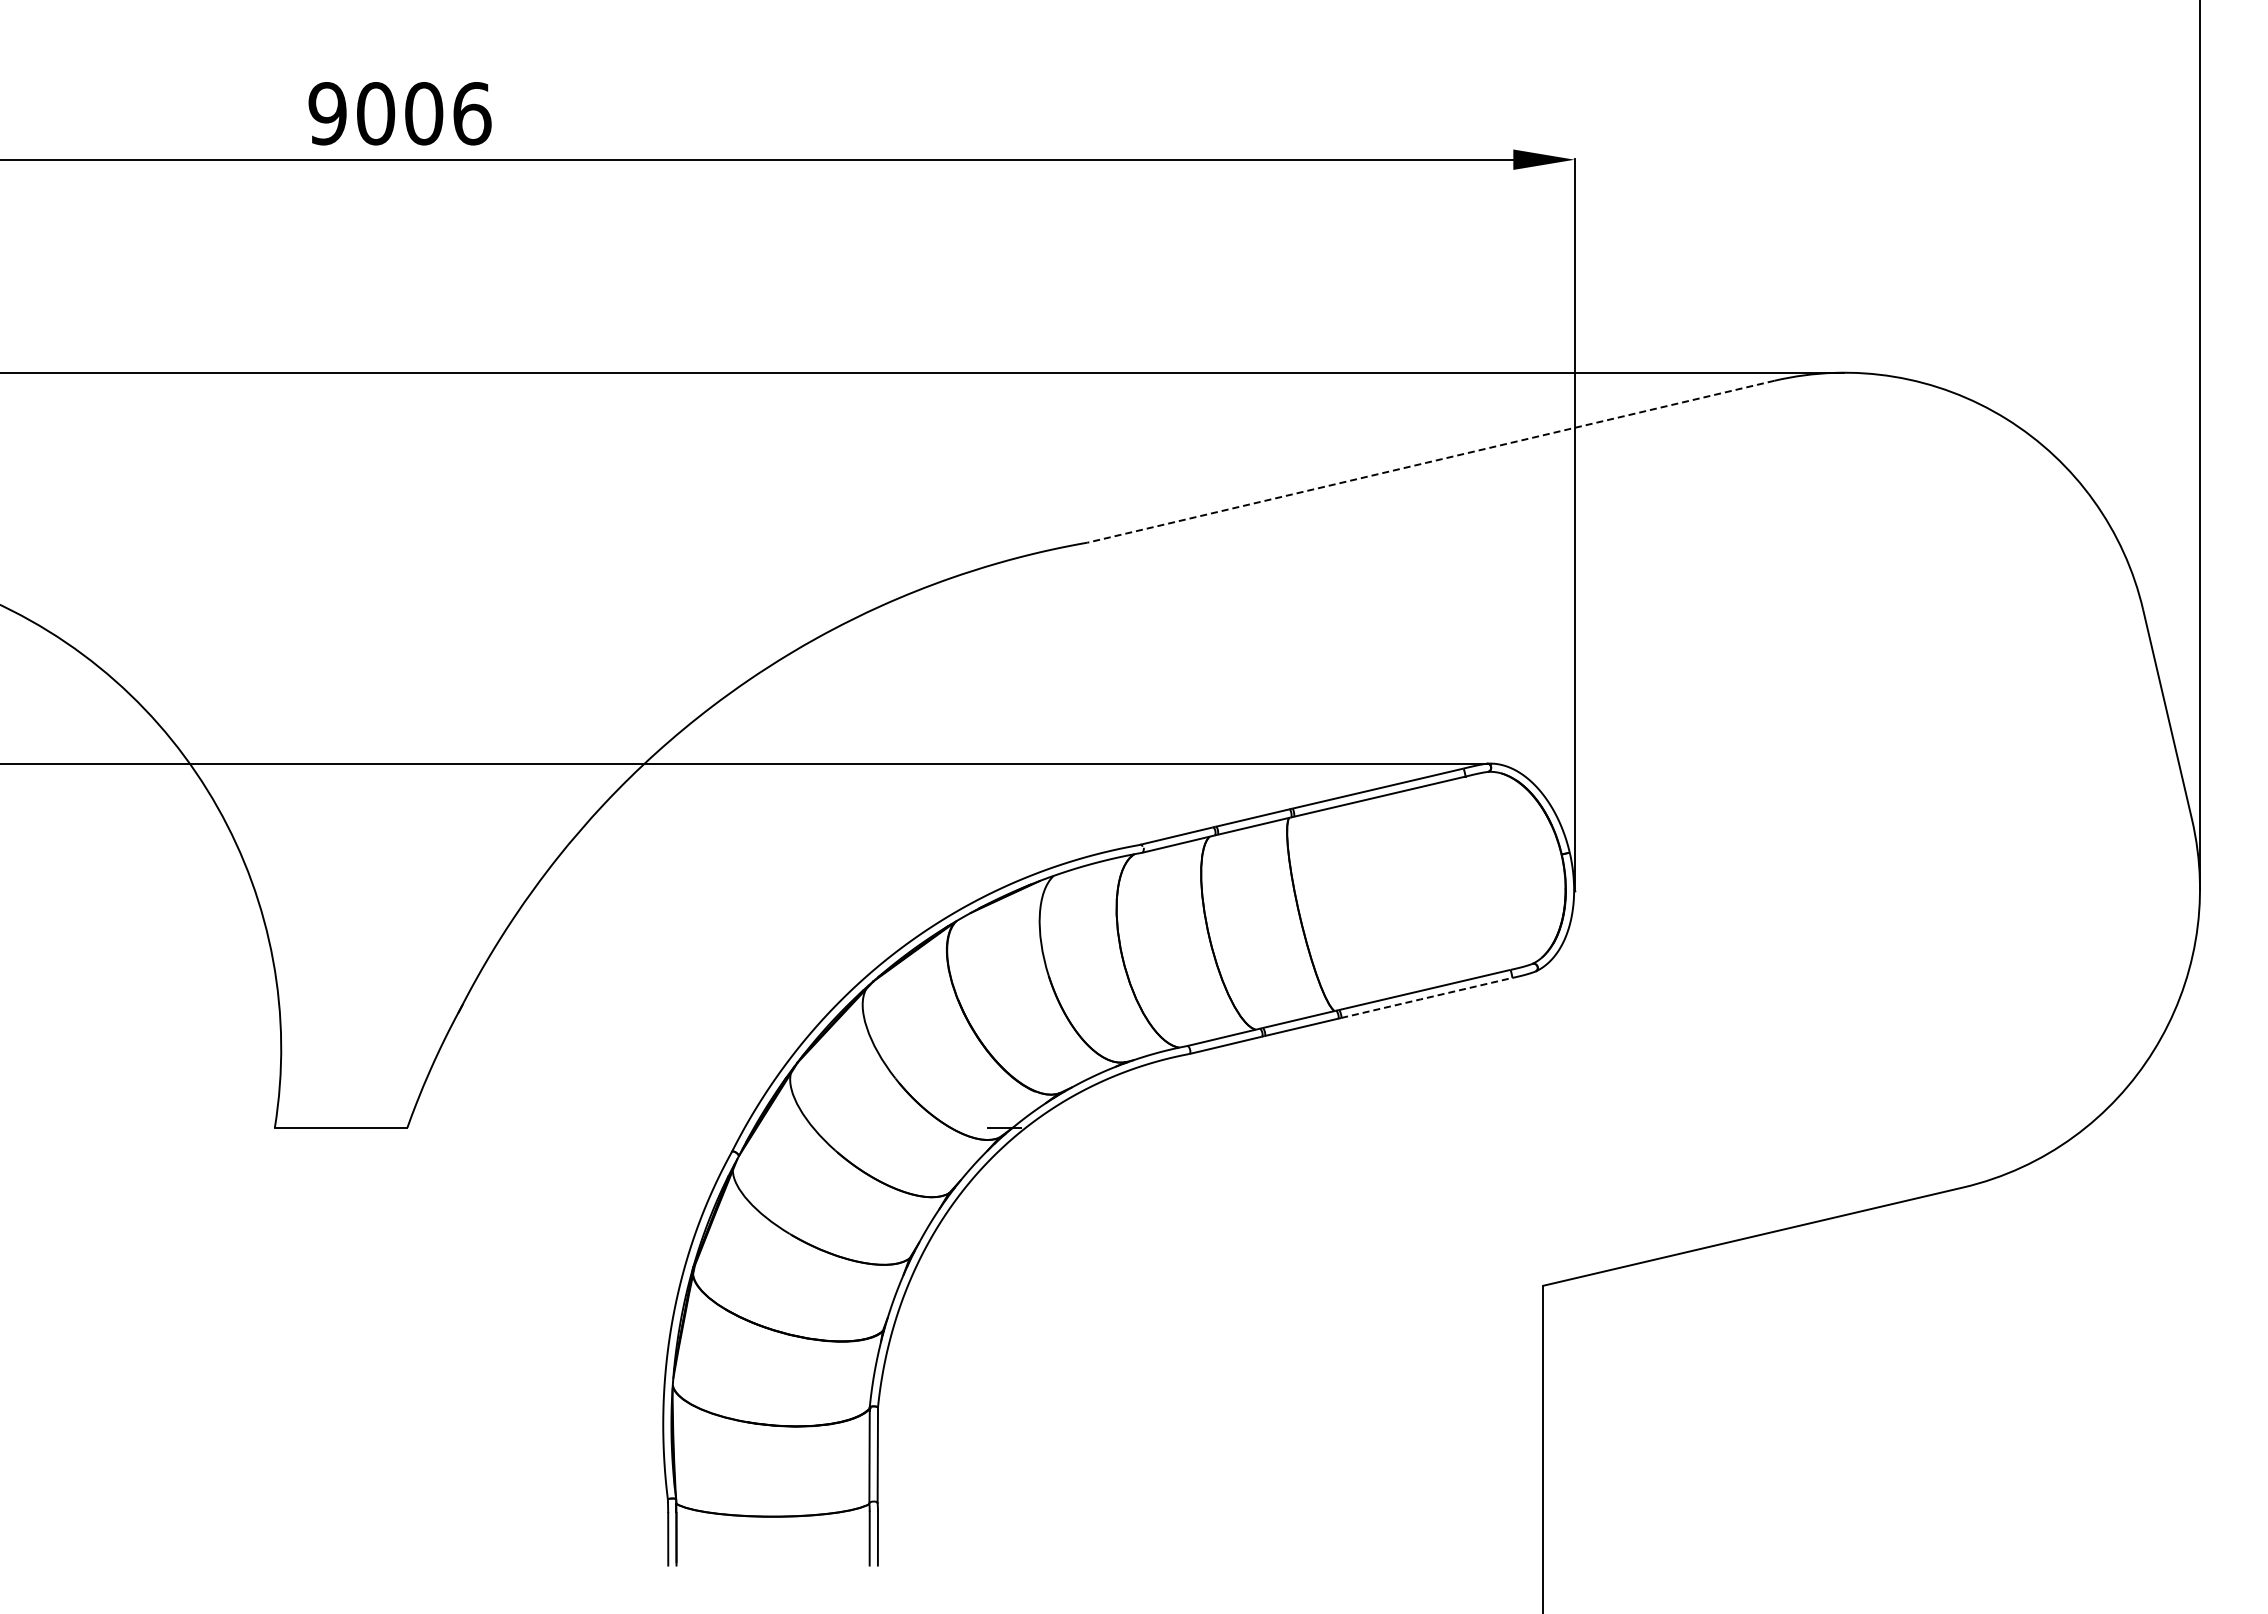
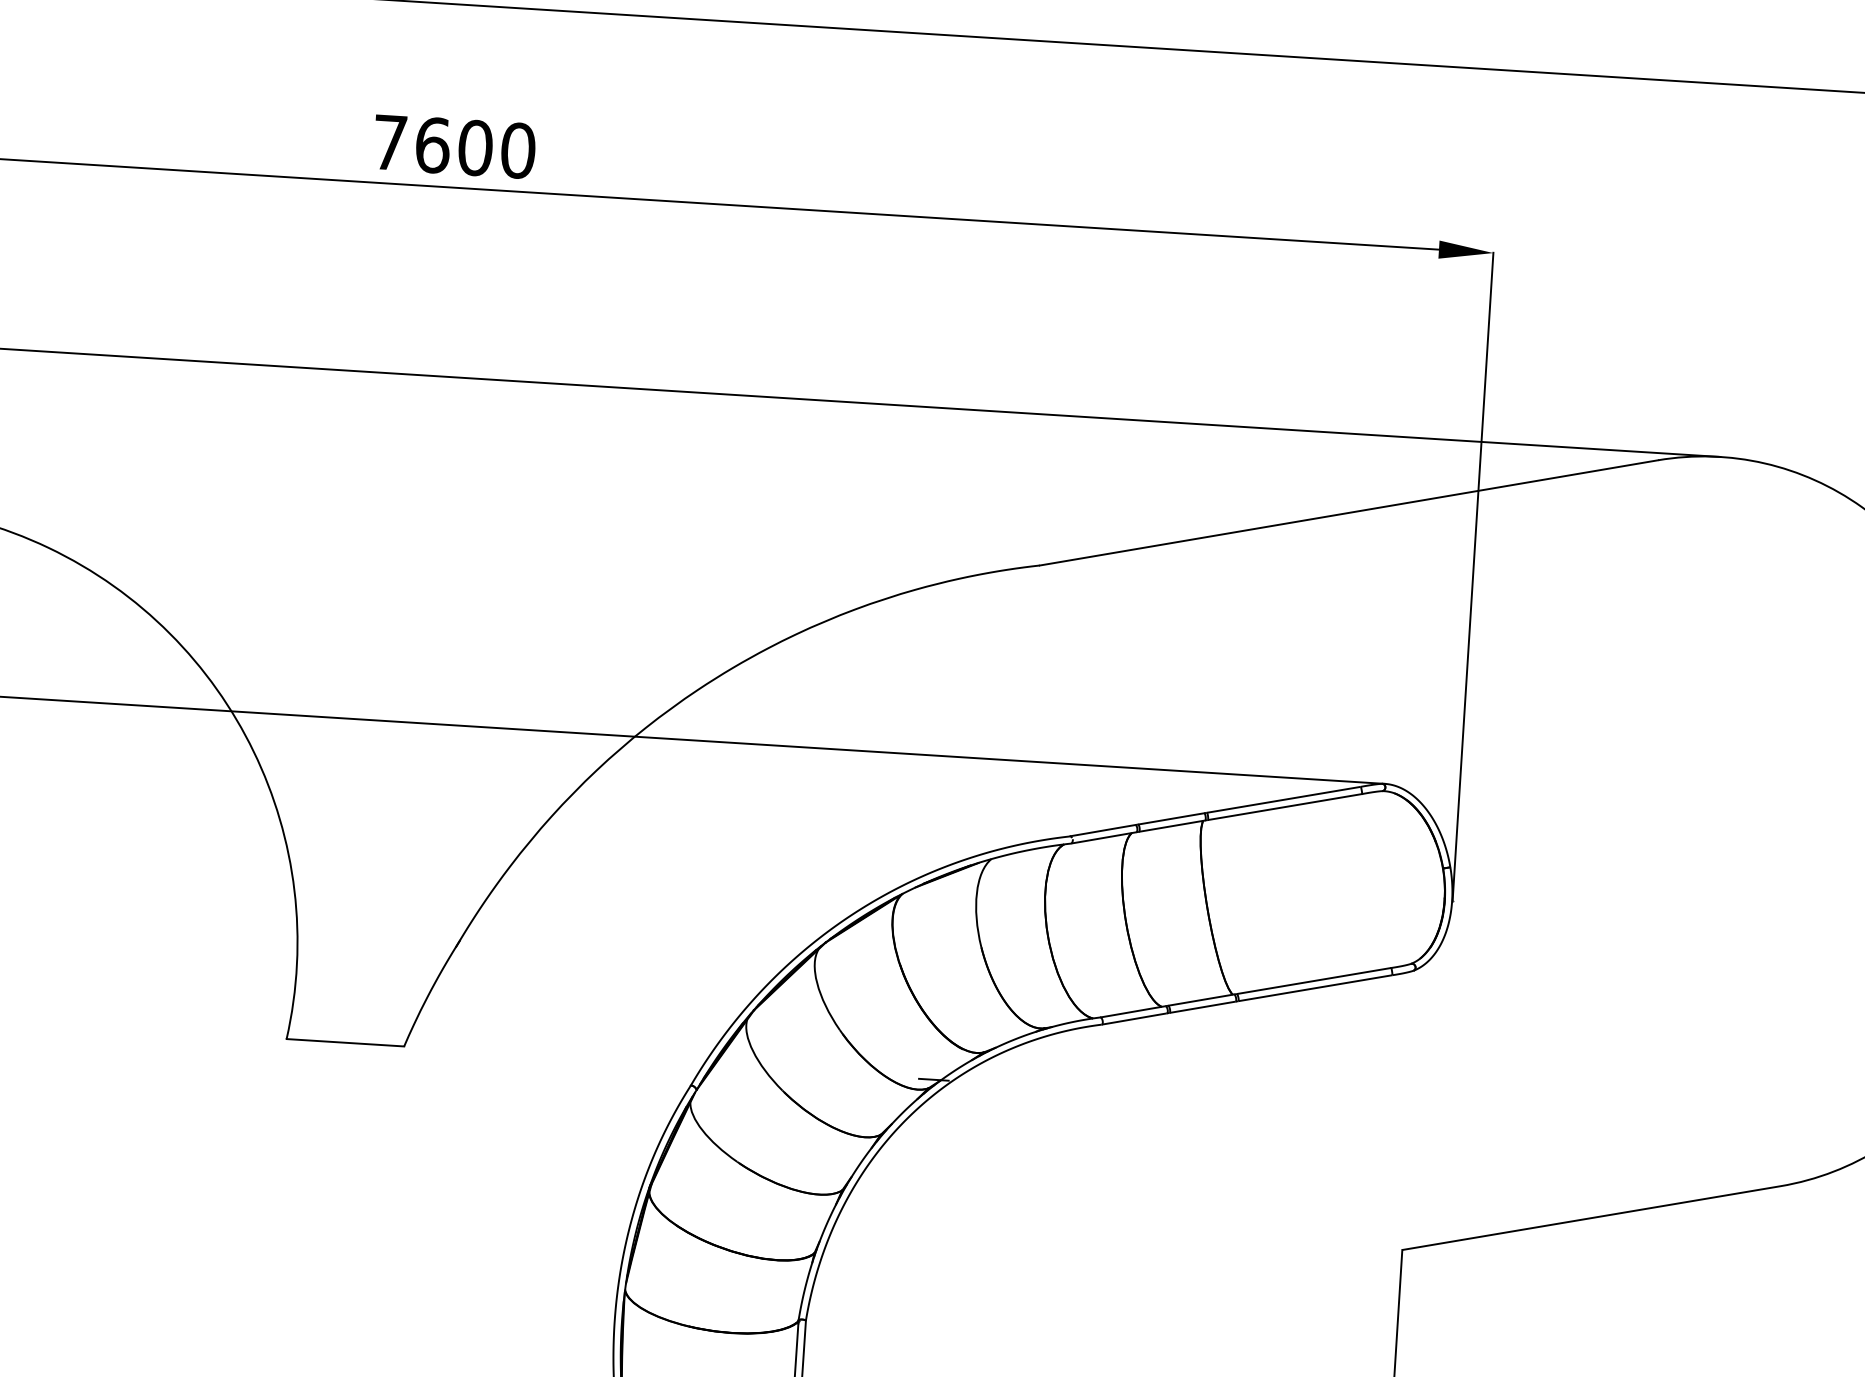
text: (399, 113) -> (453, 146), 9006 -> 7600
line: (1430, 461) -> (1348, 512), dashed -> solid
line: (1426, 998) -> (1315, 988), dashed -> solid

